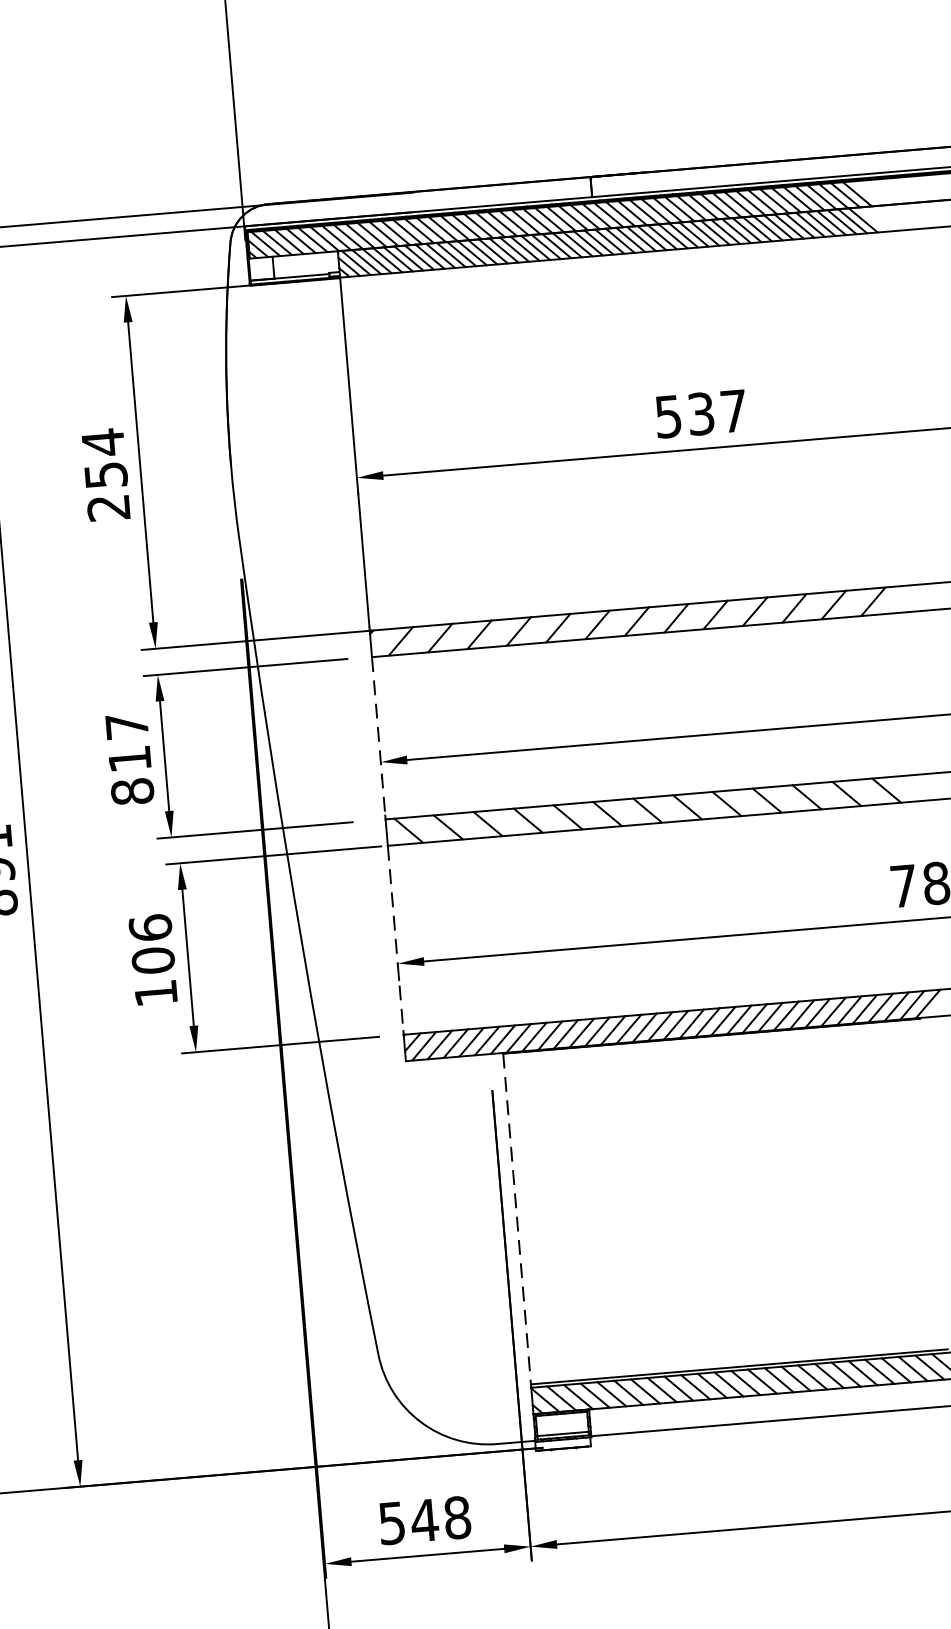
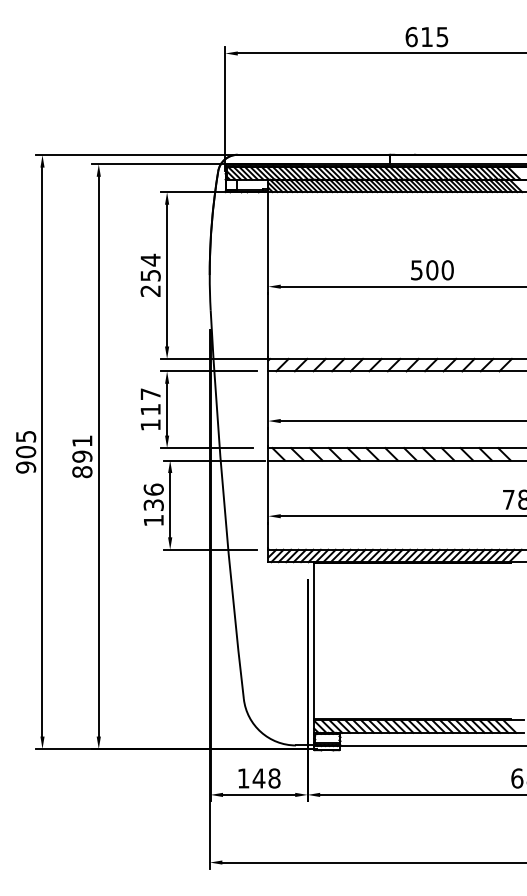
text: (716, 413) -> (439, 270), 537 -> 500
line: (379, 737) -> (268, 409), dashed -> solid
text: (132, 792) -> (150, 425), 817 -> 117
line: (396, 938) -> (268, 504), dashed -> solid
text: (152, 961) -> (153, 505), 106 -> 136
line: (517, 1220) -> (314, 641), dashed -> solid
text: (391, 1523) -> (243, 778), 548 -> 148

